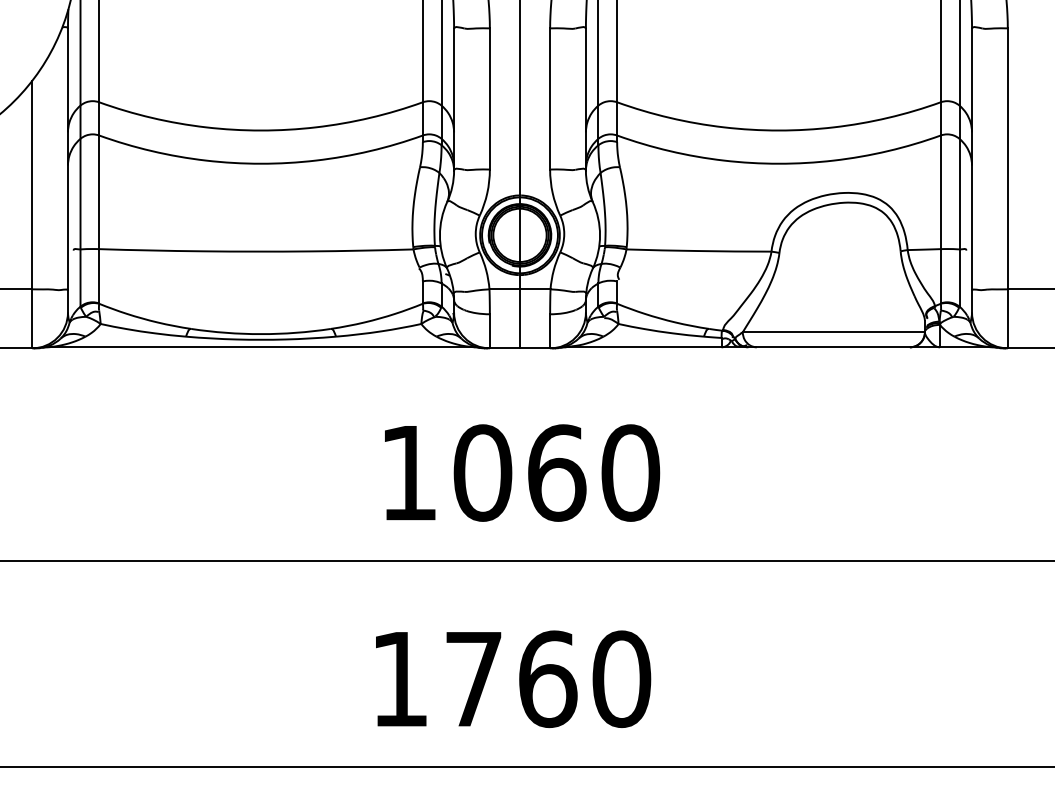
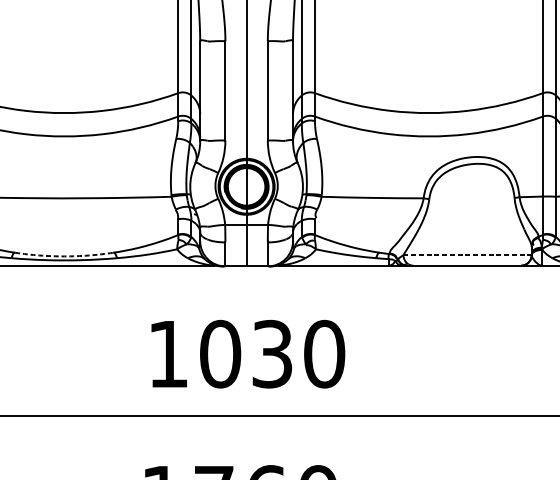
line: (834, 332) -> (468, 255), solid -> dashed
arc: (261, 334) -> (64, 256), solid -> dashed
text: (557, 472) -> (273, 353), 1060 -> 1030

